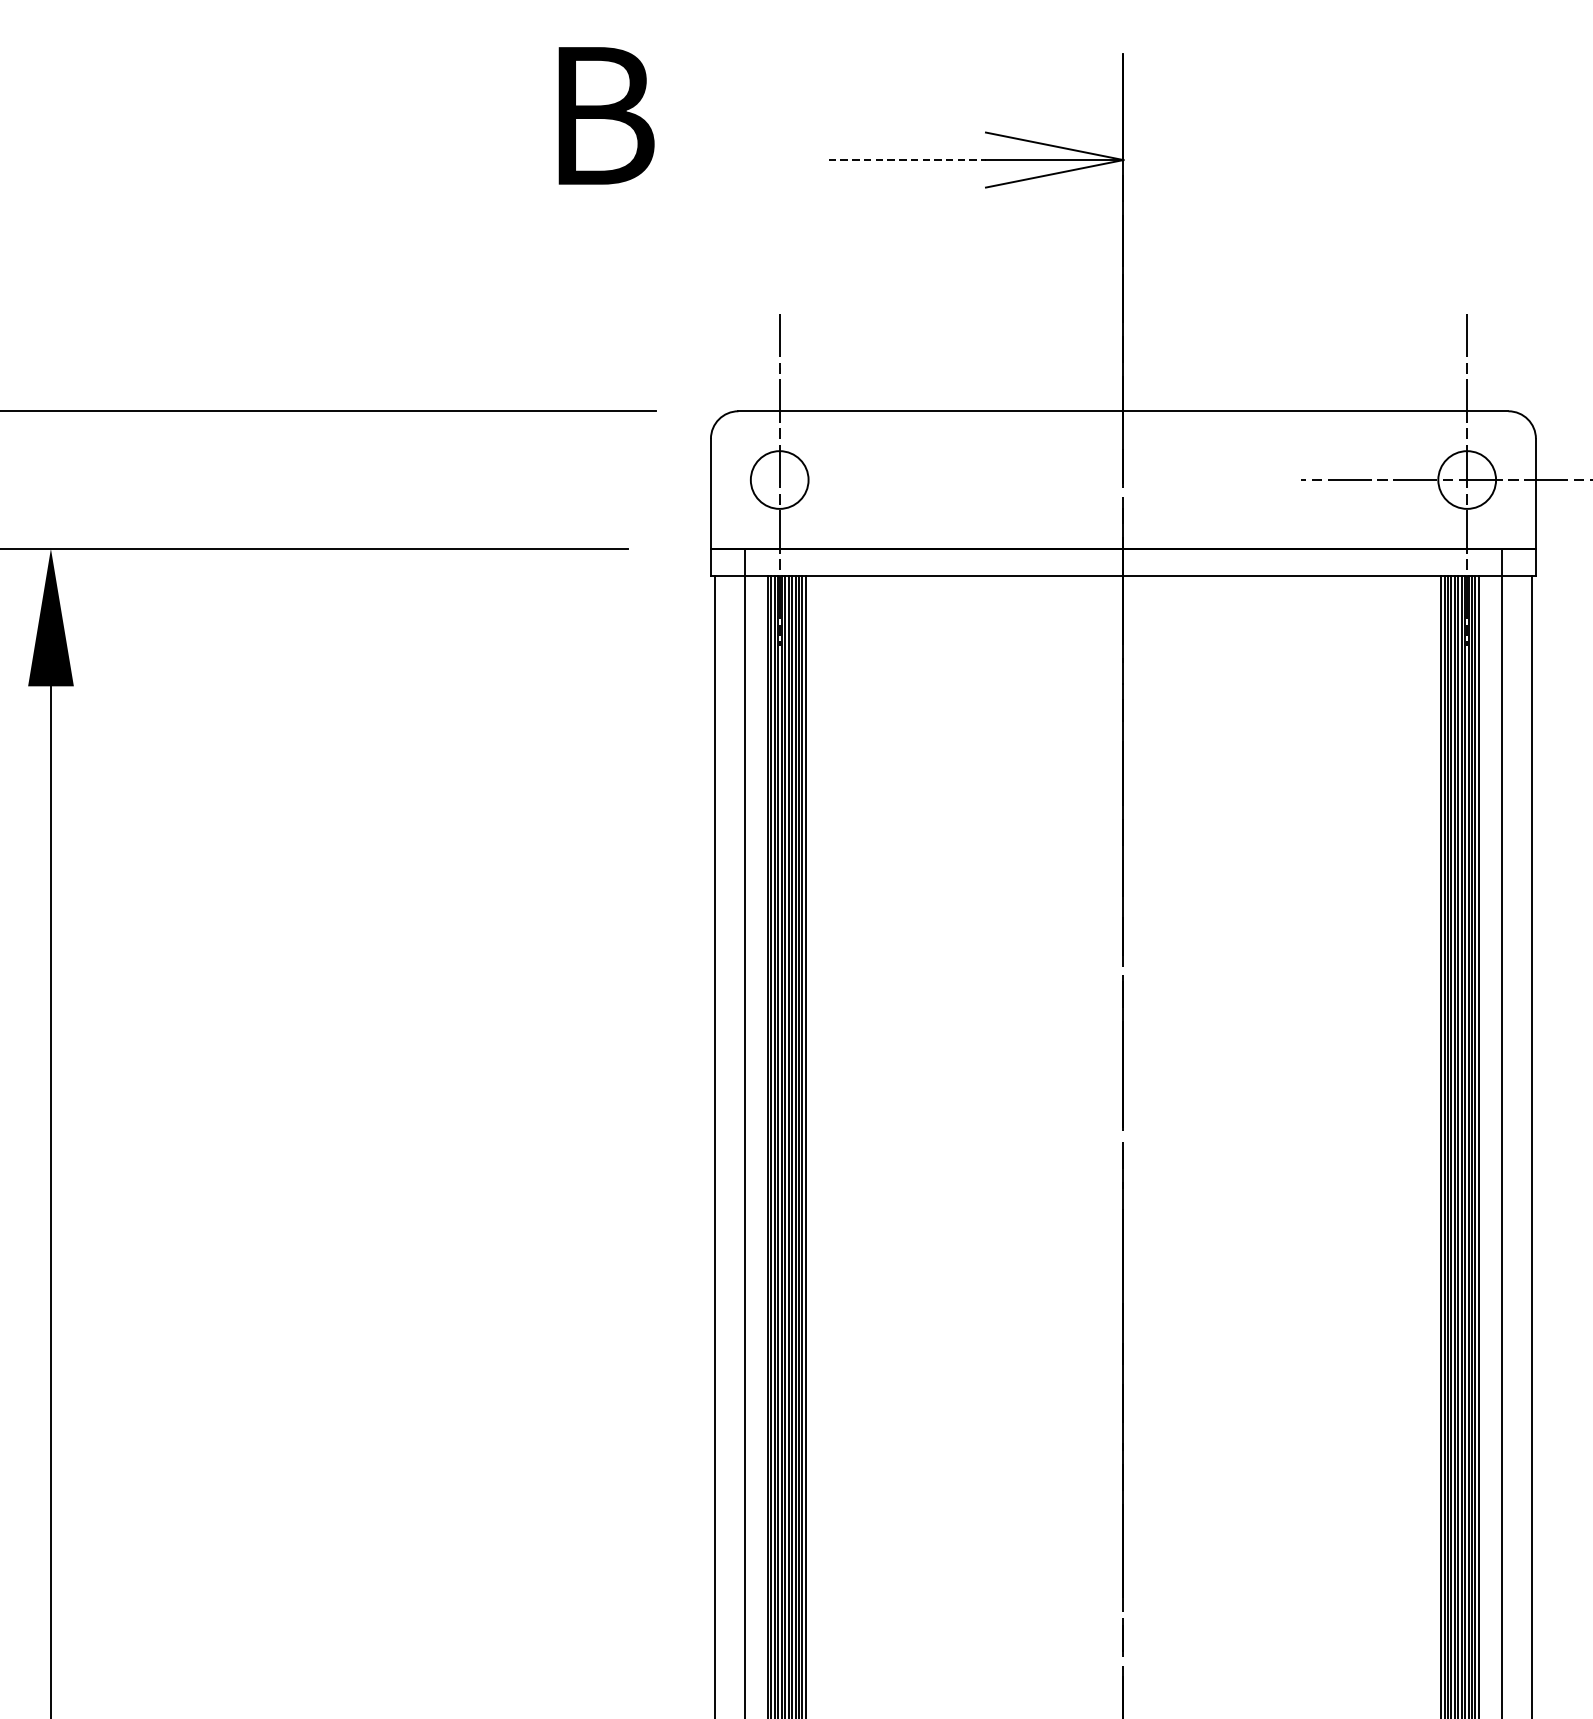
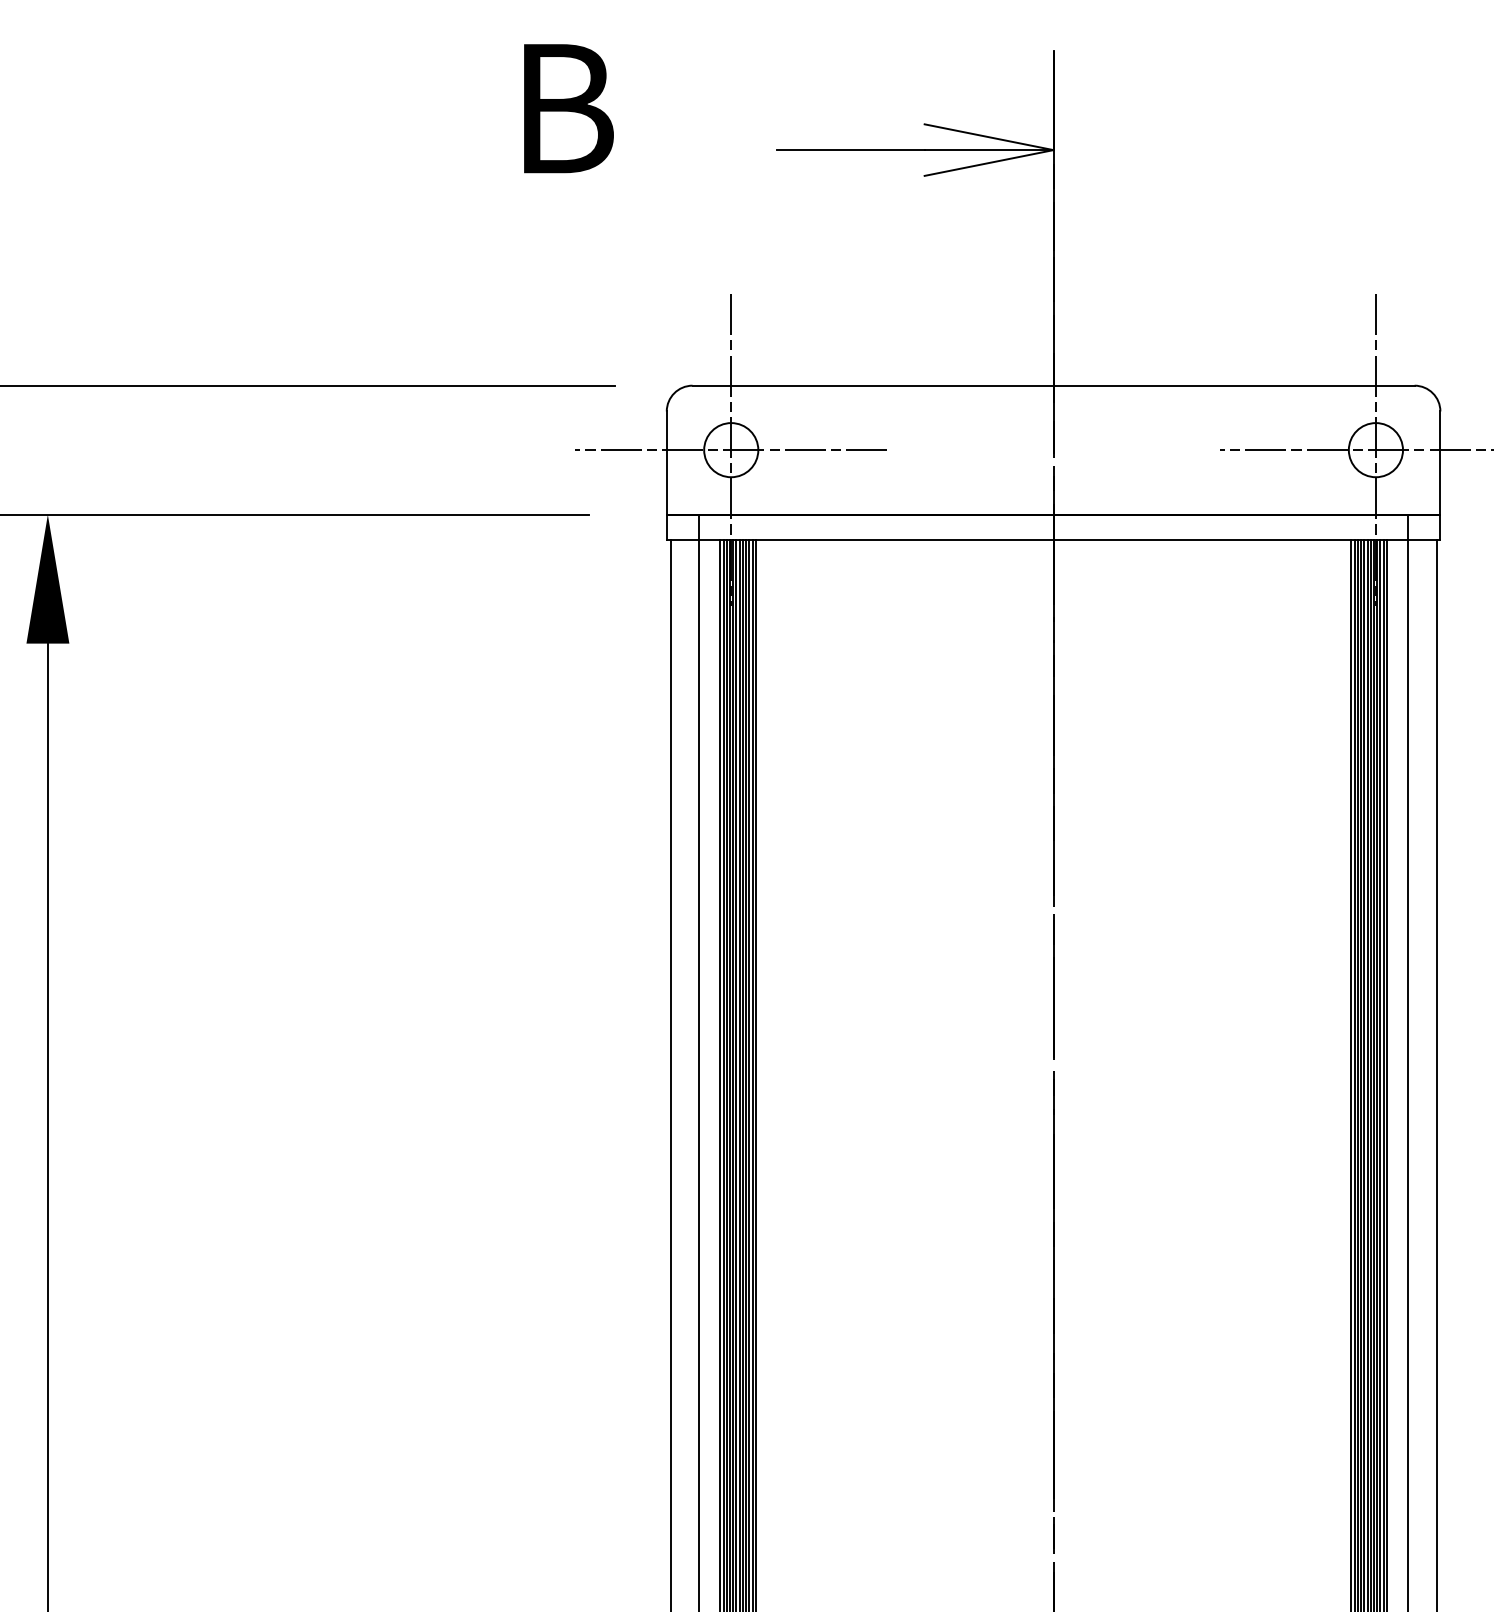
line: (906, 160) -> (850, 150), dashed -> solid
line: (779, 480) -> (731, 450), added

